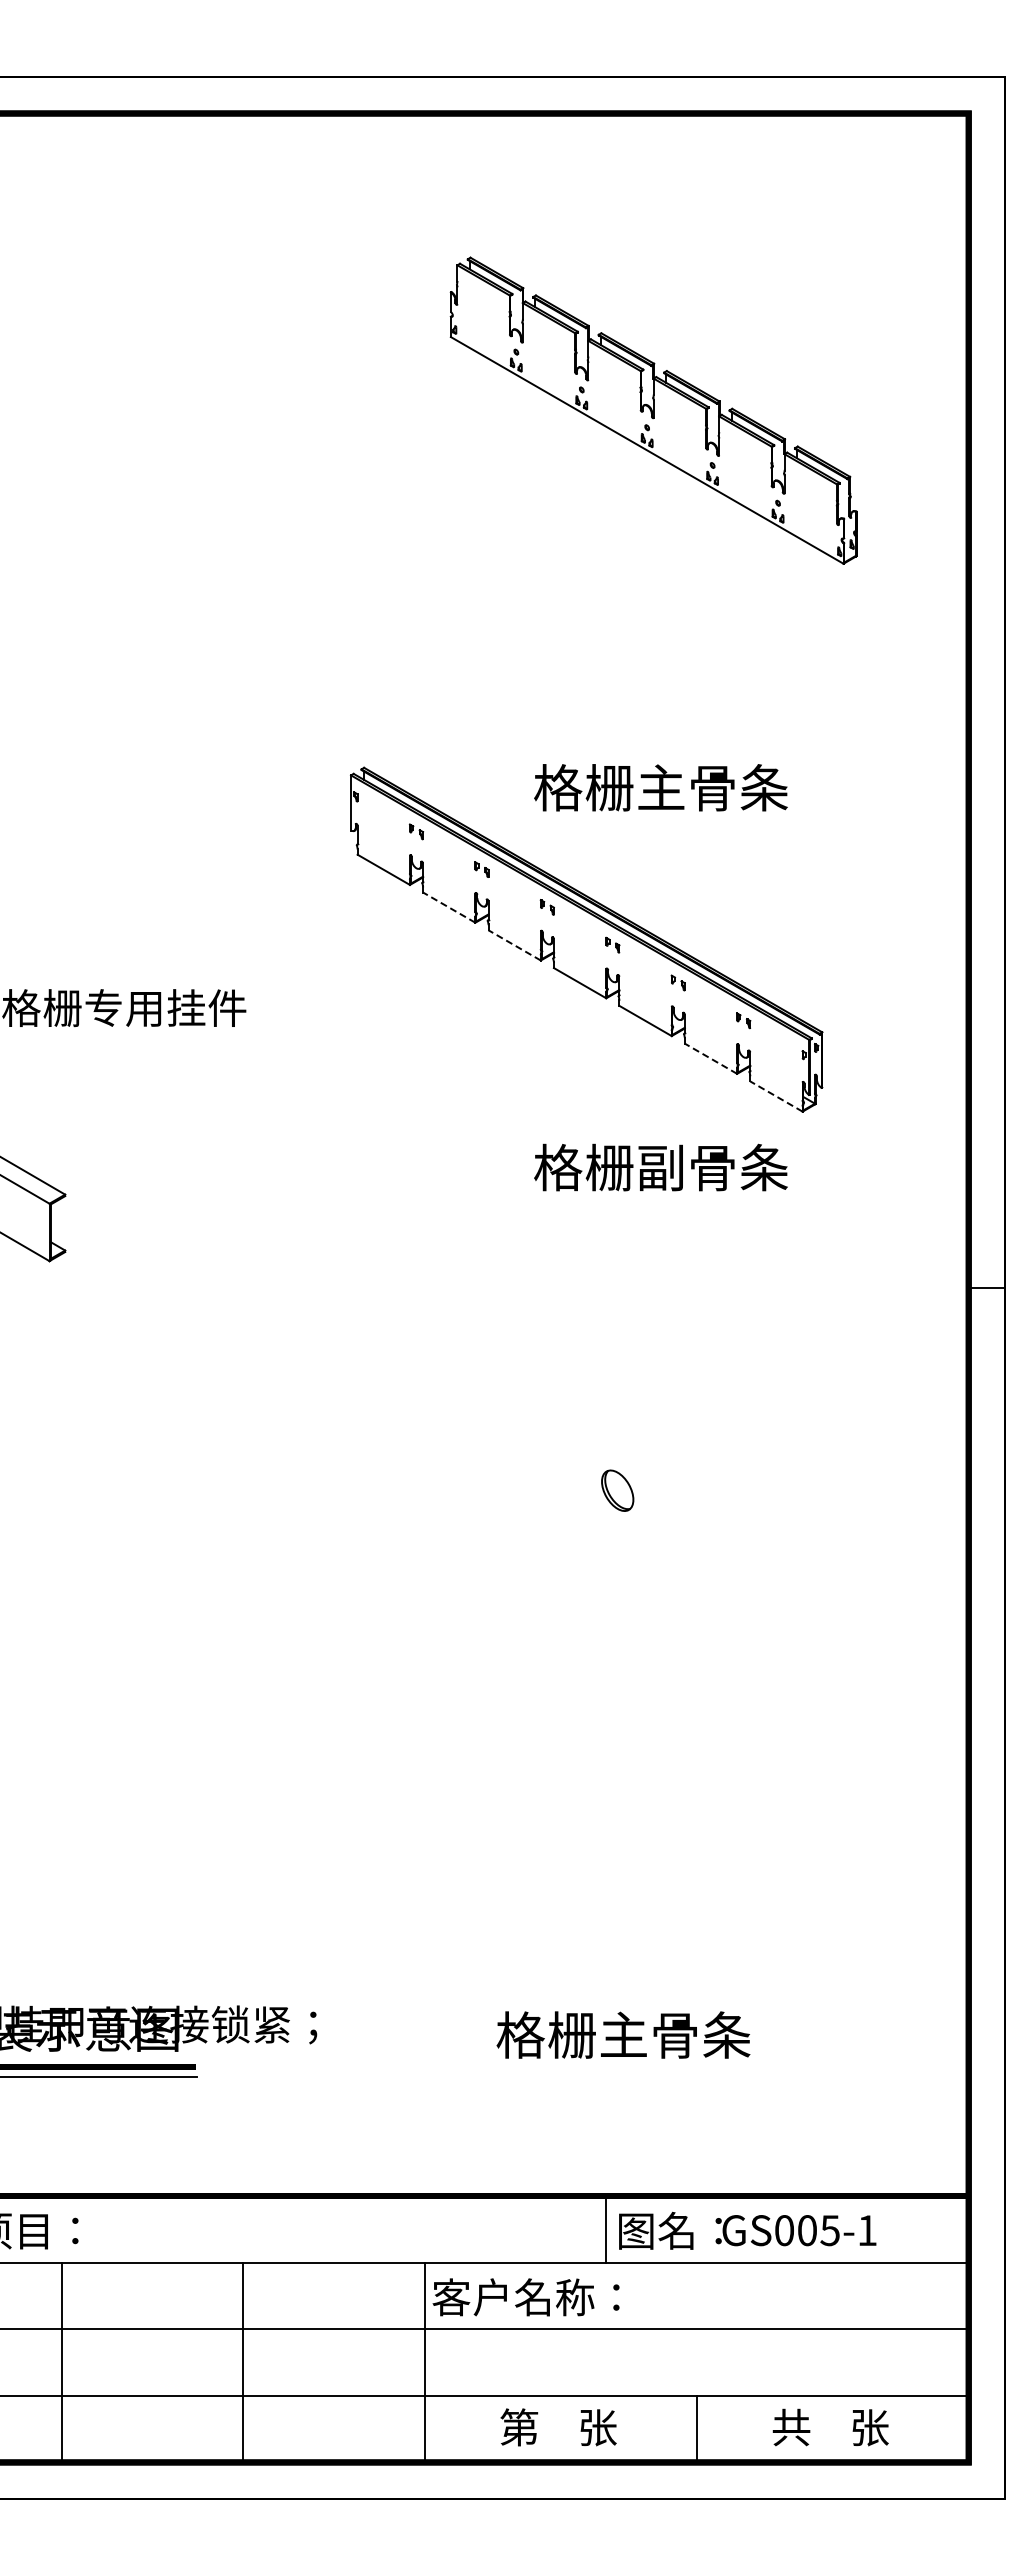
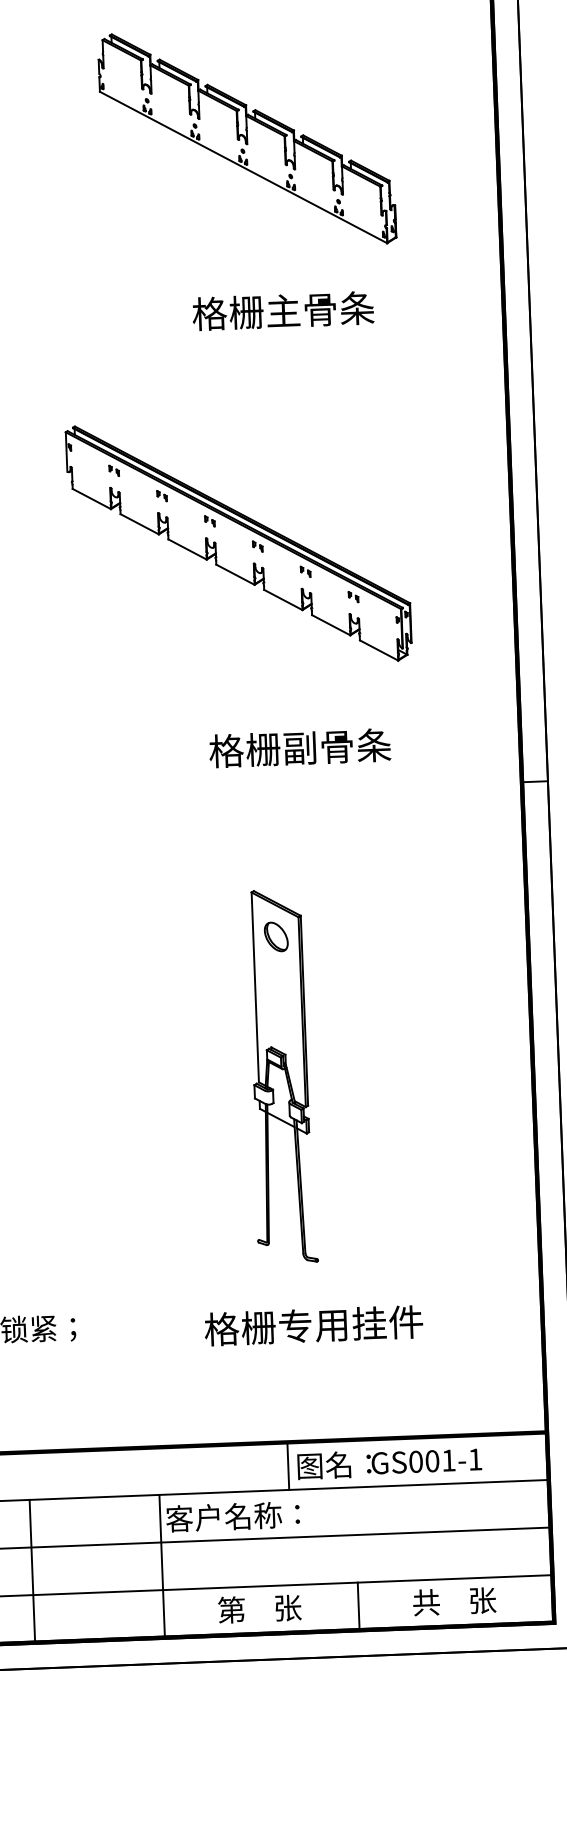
part: (653, 410) -> (246, 138), moved
text: (660, 787) -> (282, 310), moved
line: (448, 907) -> (139, 524), dashed -> solid
line: (514, 945) -> (187, 549), dashed -> solid
line: (710, 1058) -> (330, 625), dashed -> solid
line: (776, 1096) -> (379, 650), dashed -> solid
text: (660, 1167) -> (299, 748), moved
part: (617, 1685) -> (281, 1076), added
text: (701, 2034) -> (351, 1323), 格栅主骨条 -> 格栅专用挂件
text: (829, 2230) -> (448, 1460), GS005-1 -> GS001-1

